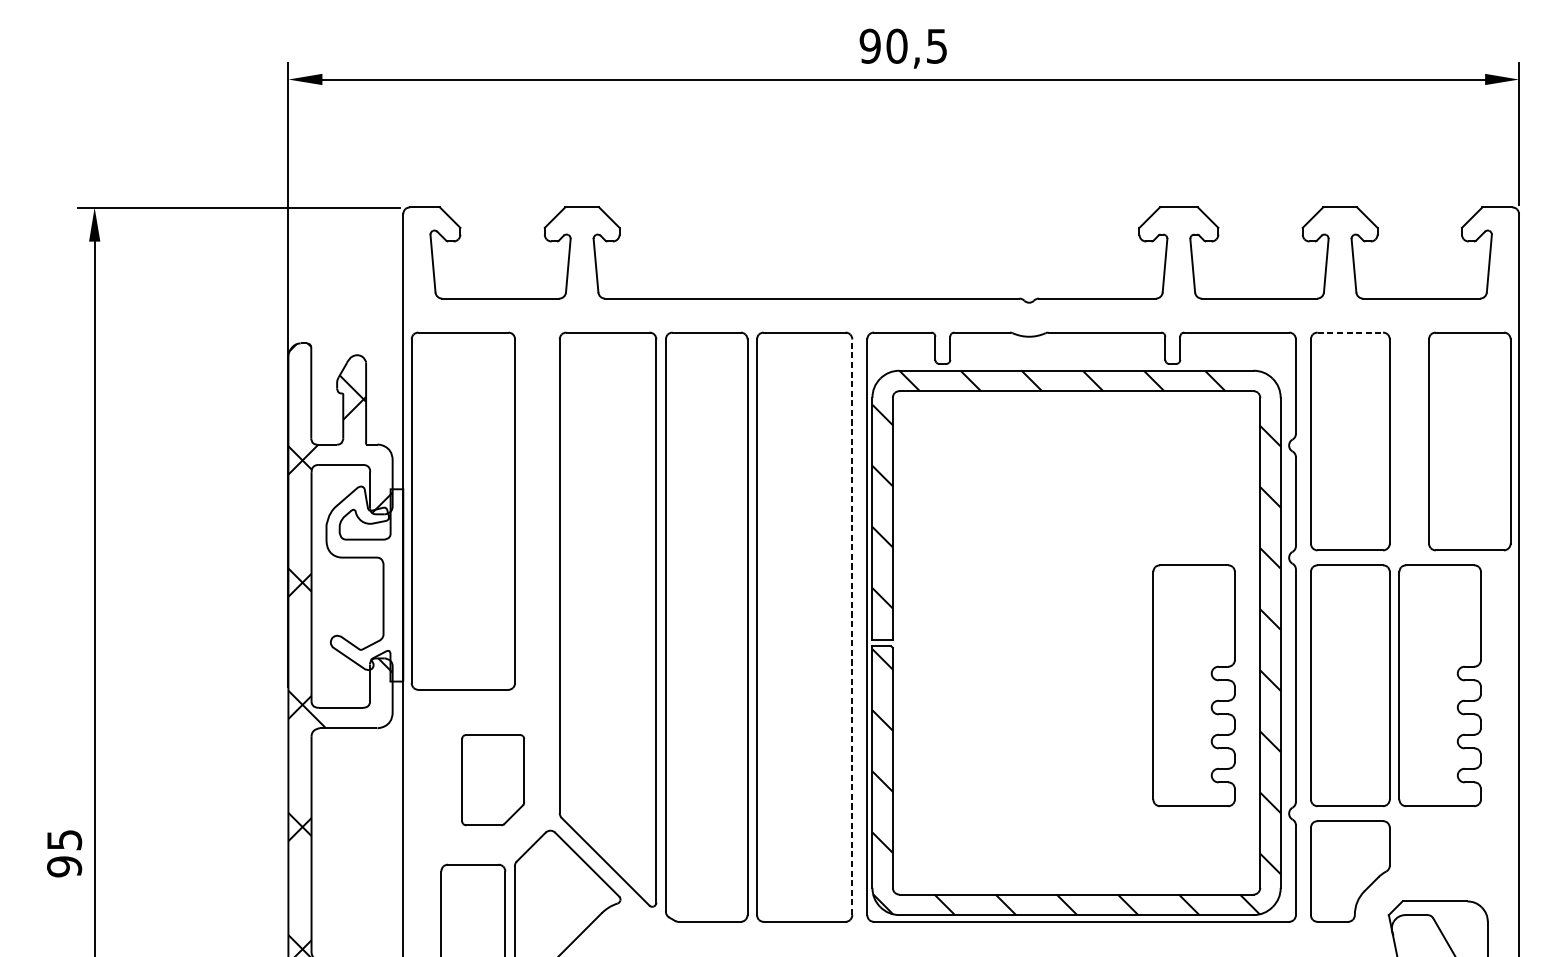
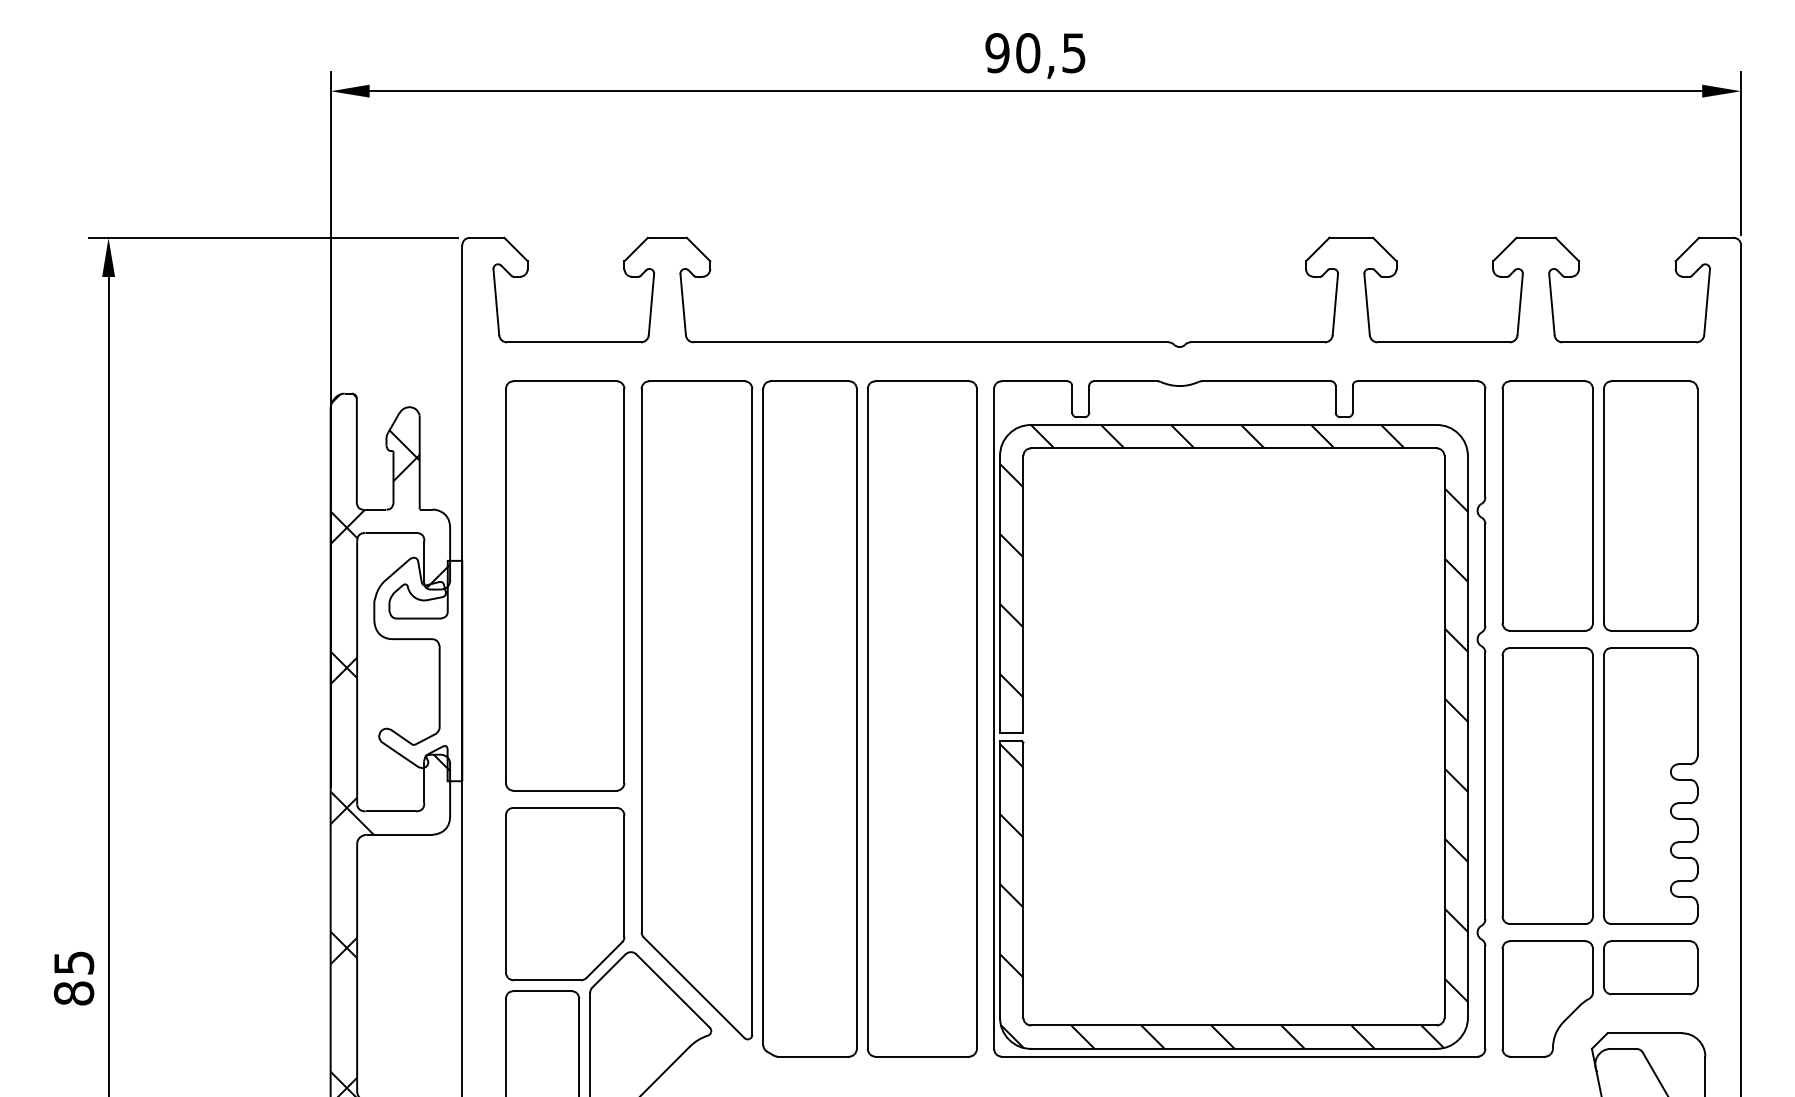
line: (1350, 332) -> (1548, 381), dashed -> solid
part: (1469, 440) -> (1650, 505), moved
part: (463, 510) -> (565, 585), moved
line: (851, 627) -> (976, 719), dashed -> solid
part: (1193, 685) -> (1368, 785), removed
part: (493, 780) -> (565, 894), size x1.67
part: (1439, 844) -> (1650, 967), added
text: (64, 866) -> (74, 993), 95 -> 85

